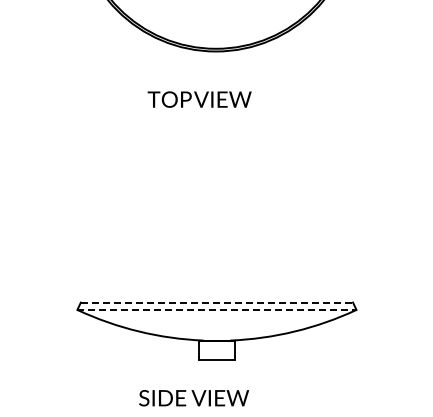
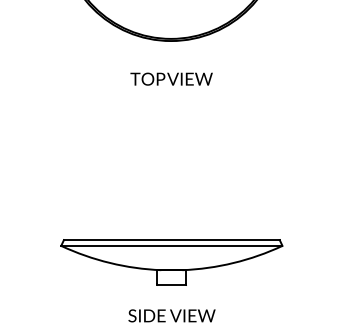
text: (199, 99) -> (171, 79), moved
line: (217, 302) -> (172, 240), dashed -> solid
line: (216, 309) -> (171, 245), dashed -> solid
text: (194, 398) -> (172, 316), moved

